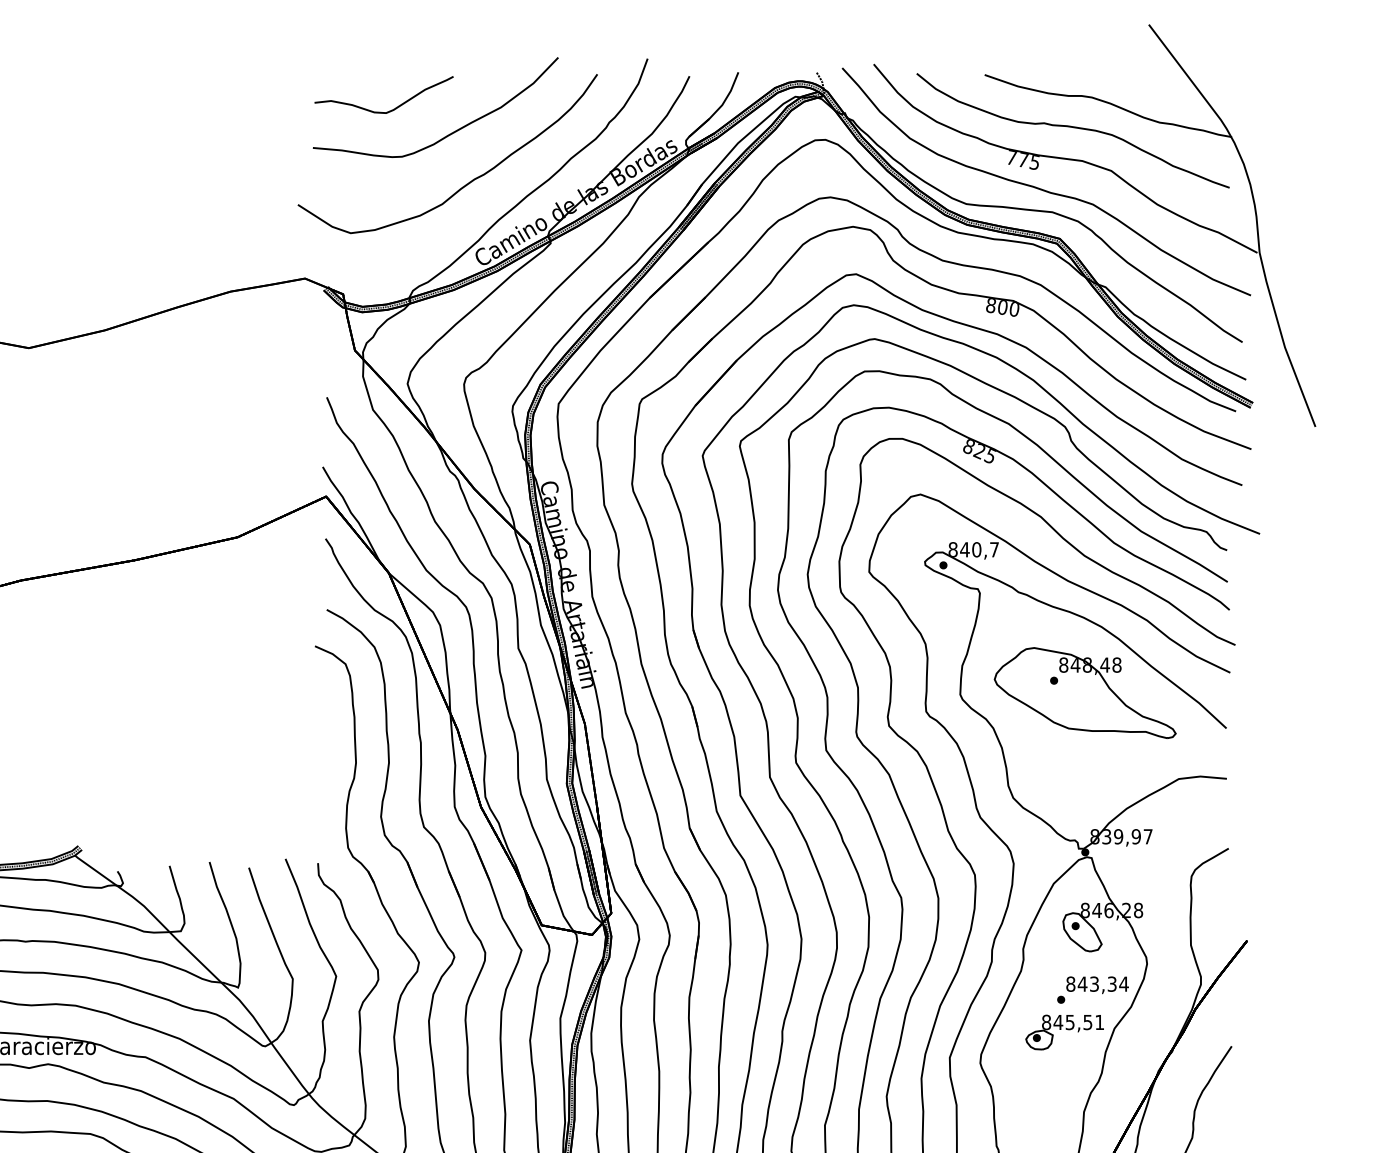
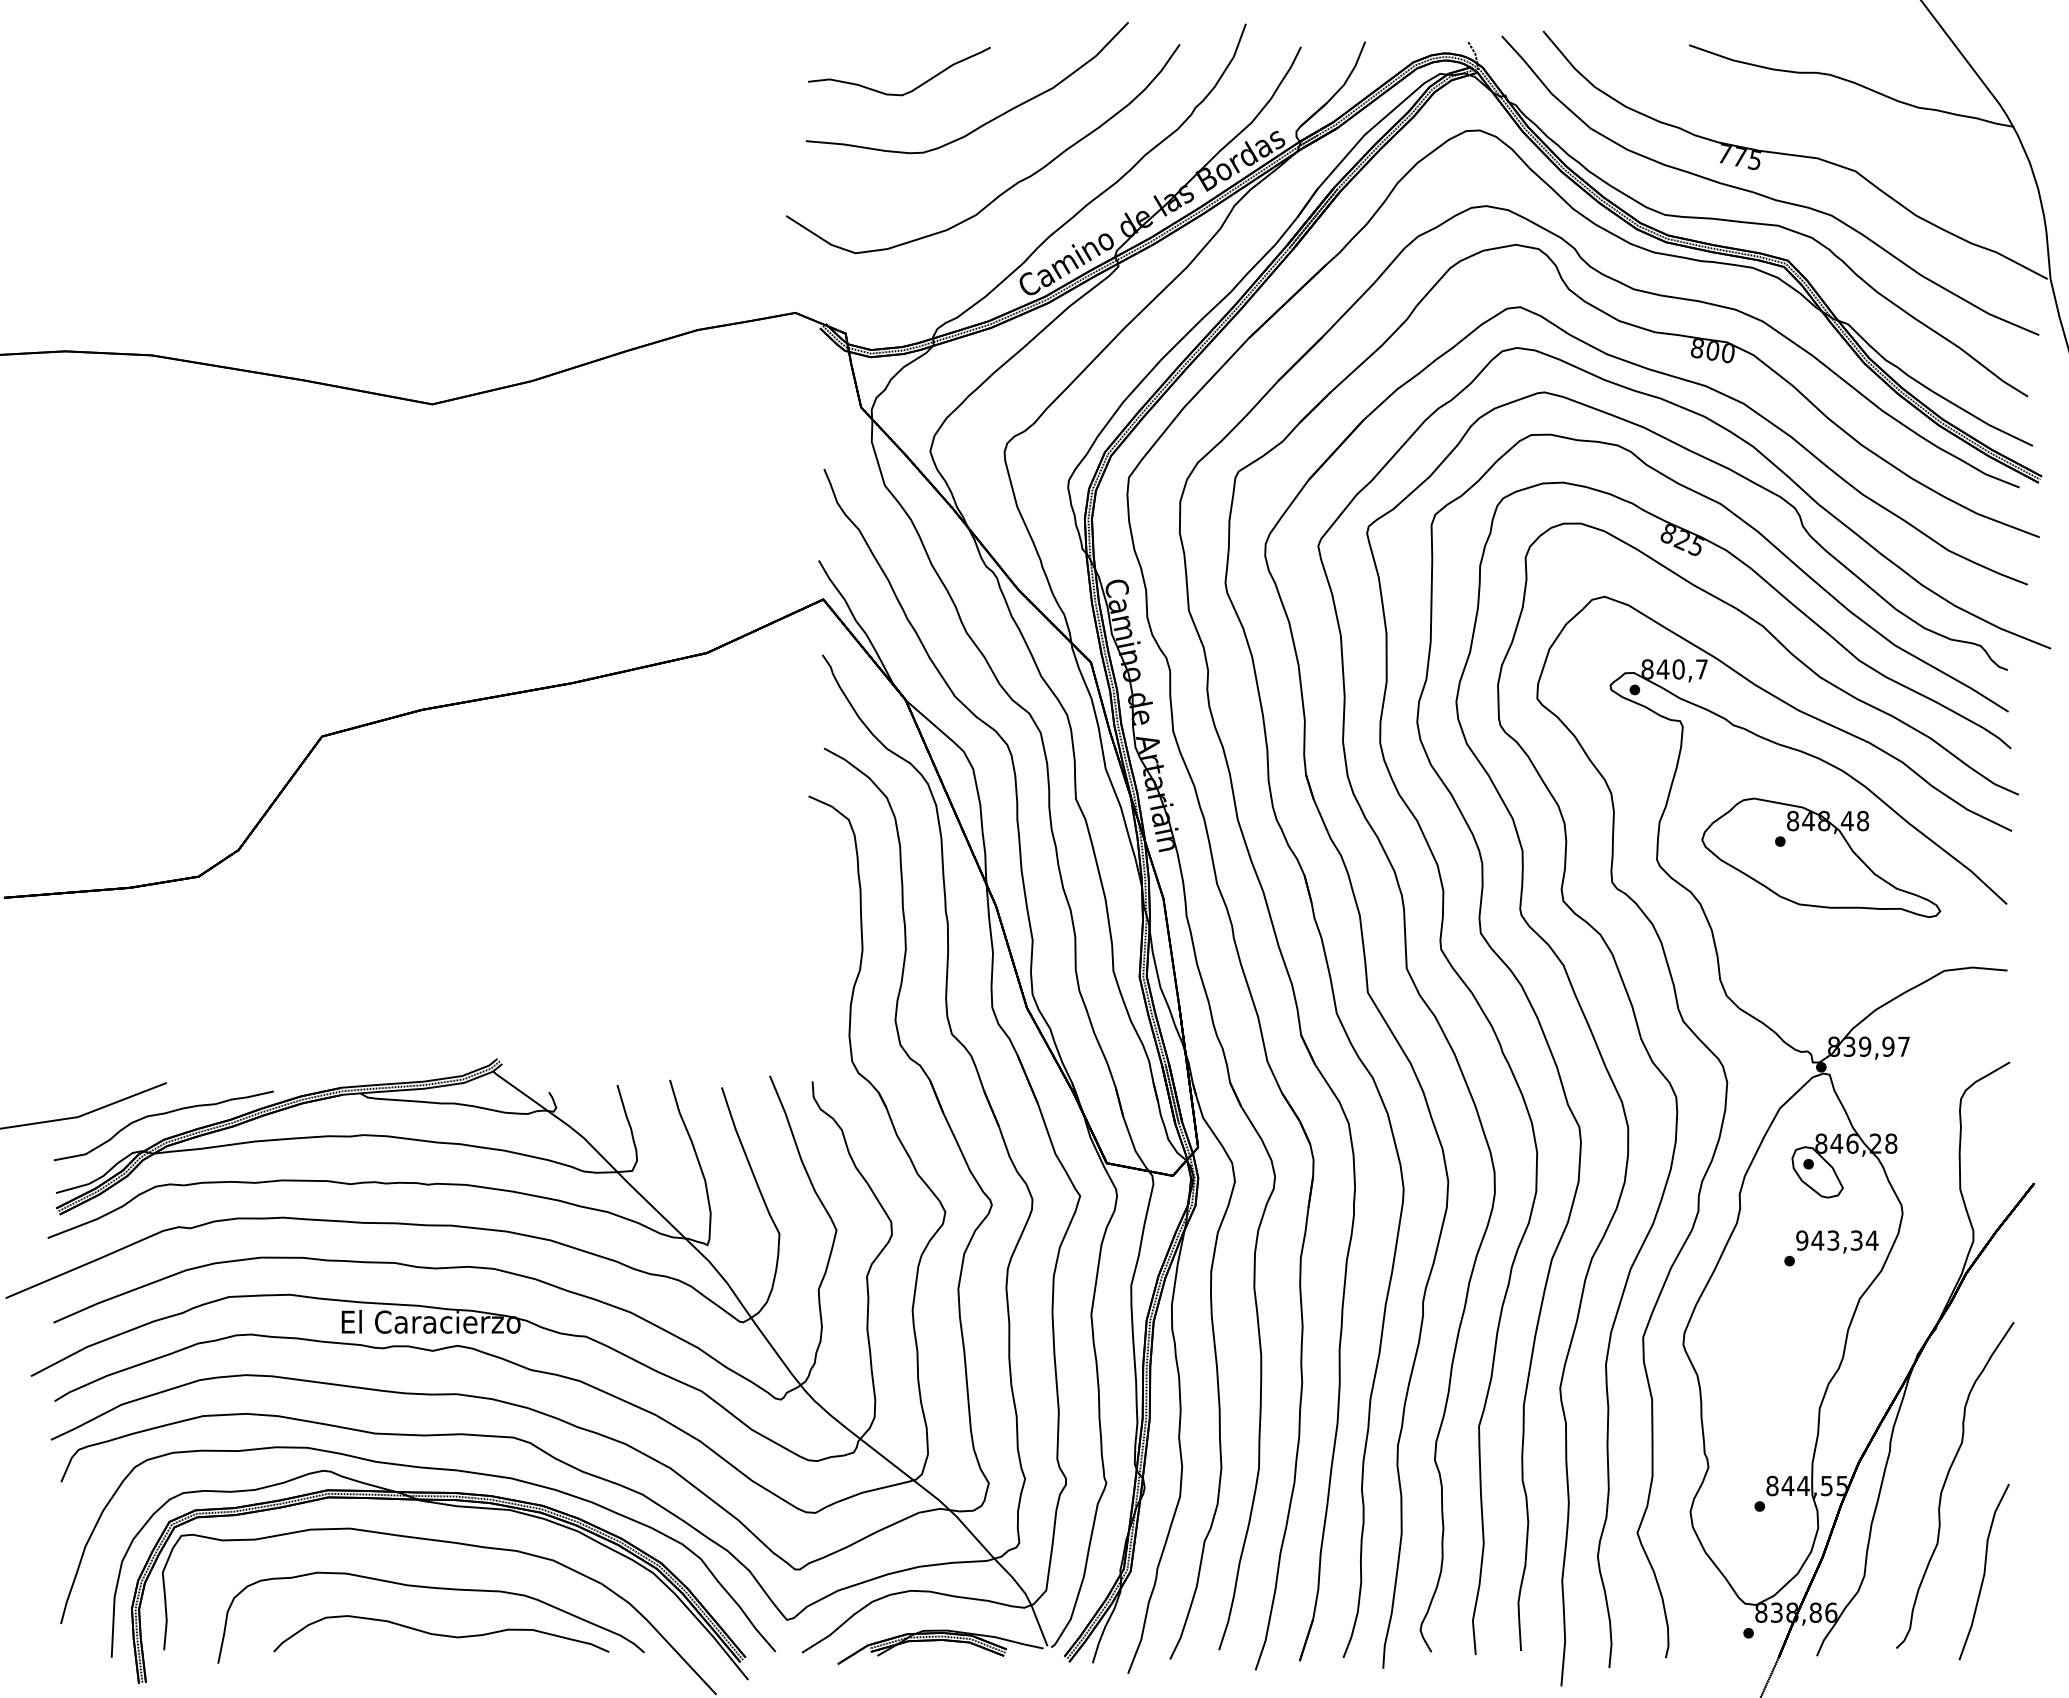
part: (1073, 130) -> (1805, 118), removed
text: (1070, 984) -> (1802, 1240), 843,34 -> 943,34
part: (1064, 1032) -> (1793, 1303), removed

